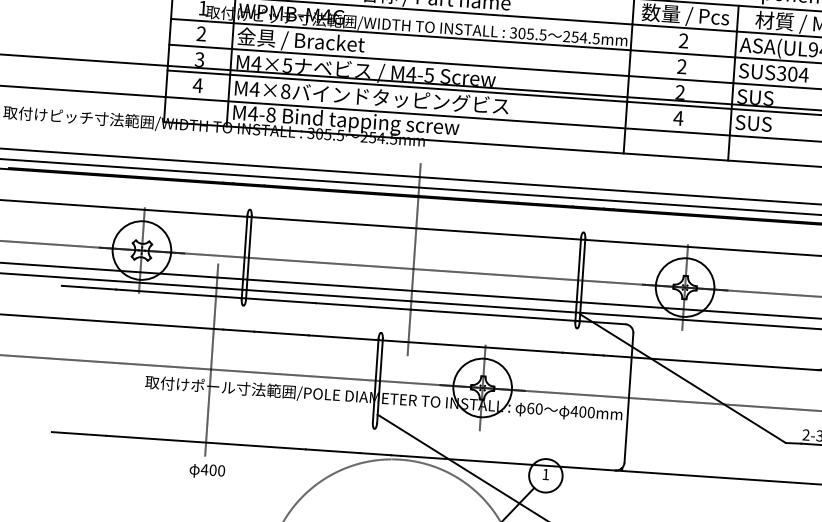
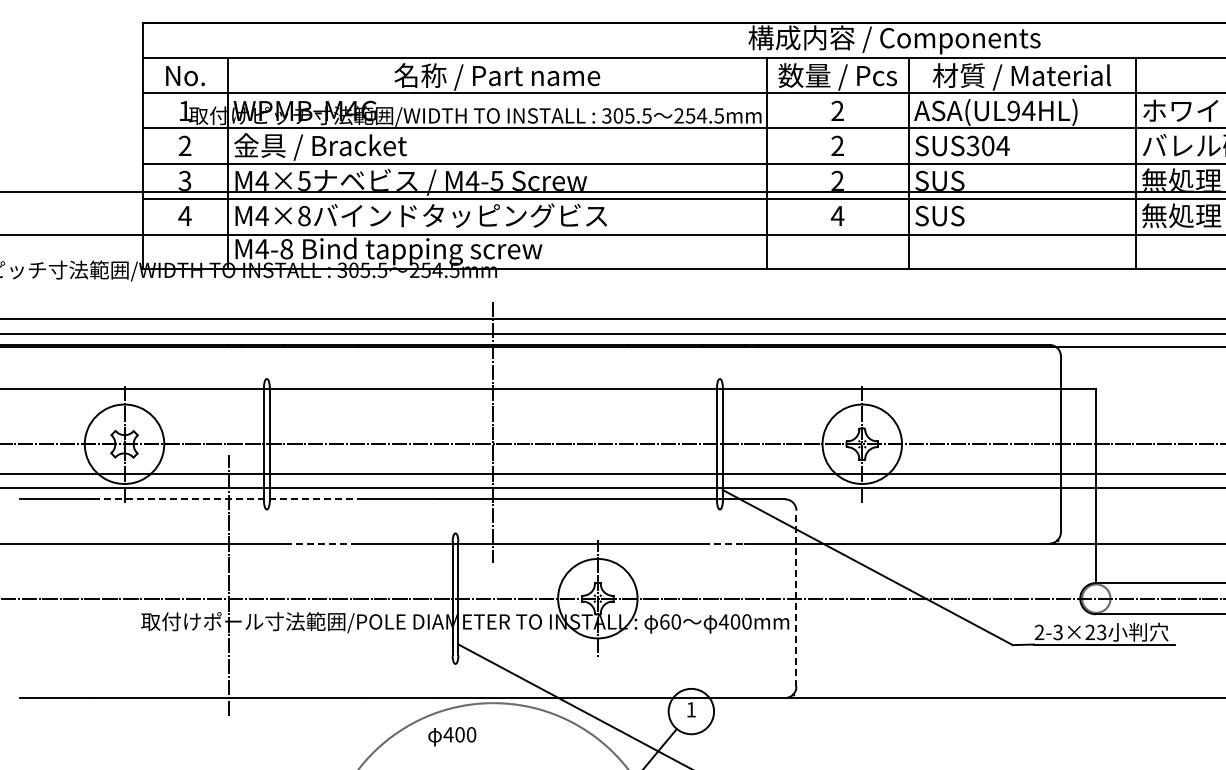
line: (215, 296) -> (228, 499), solid -> dashed
line: (281, 333) -> (320, 543), solid -> dashed
line: (578, 353) -> (724, 543), solid -> dashed
line: (628, 397) -> (796, 598), solid -> dashed
text: (207, 471) -> (452, 736), moved

